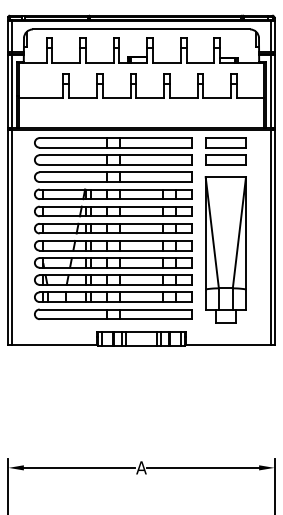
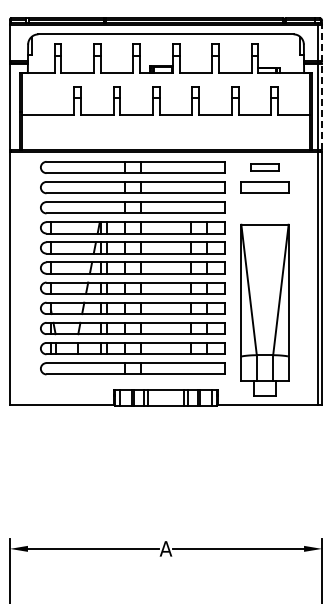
line: (274, 73) -> (322, 85), solid -> dashed
part: (225, 142) -> (264, 167), size x0.6
line: (12, 182) -> (14, 214), removed
part: (225, 249) -> (264, 309), moved

